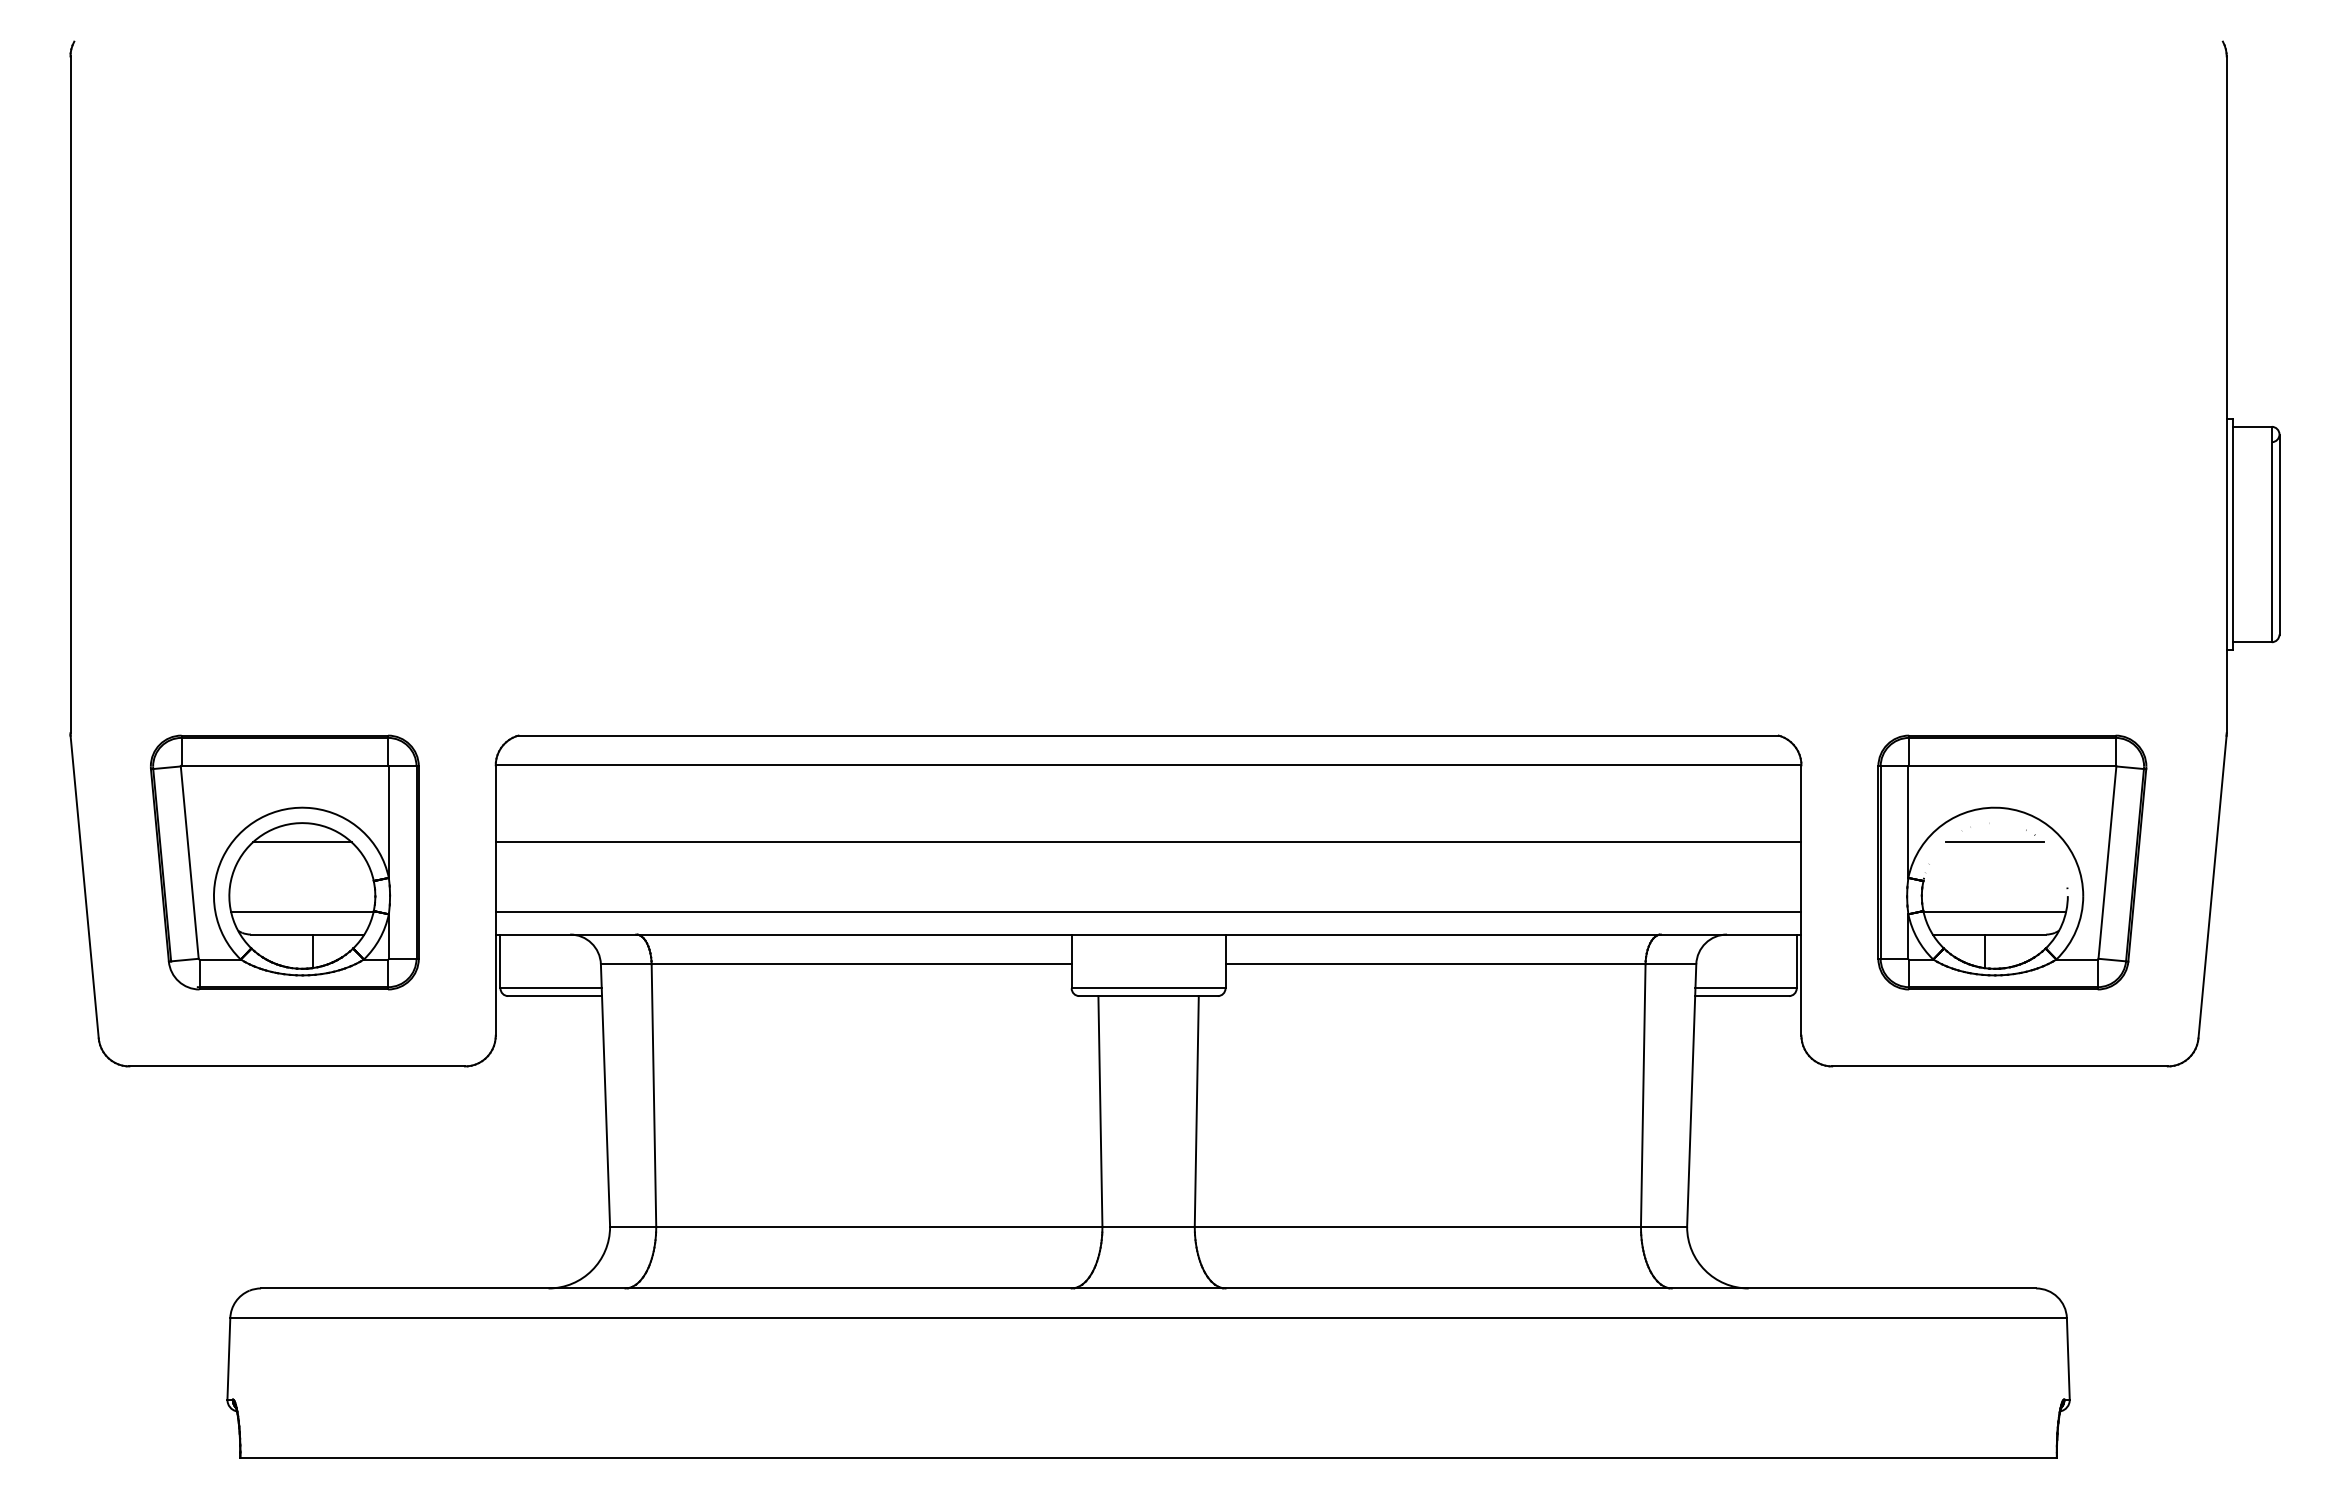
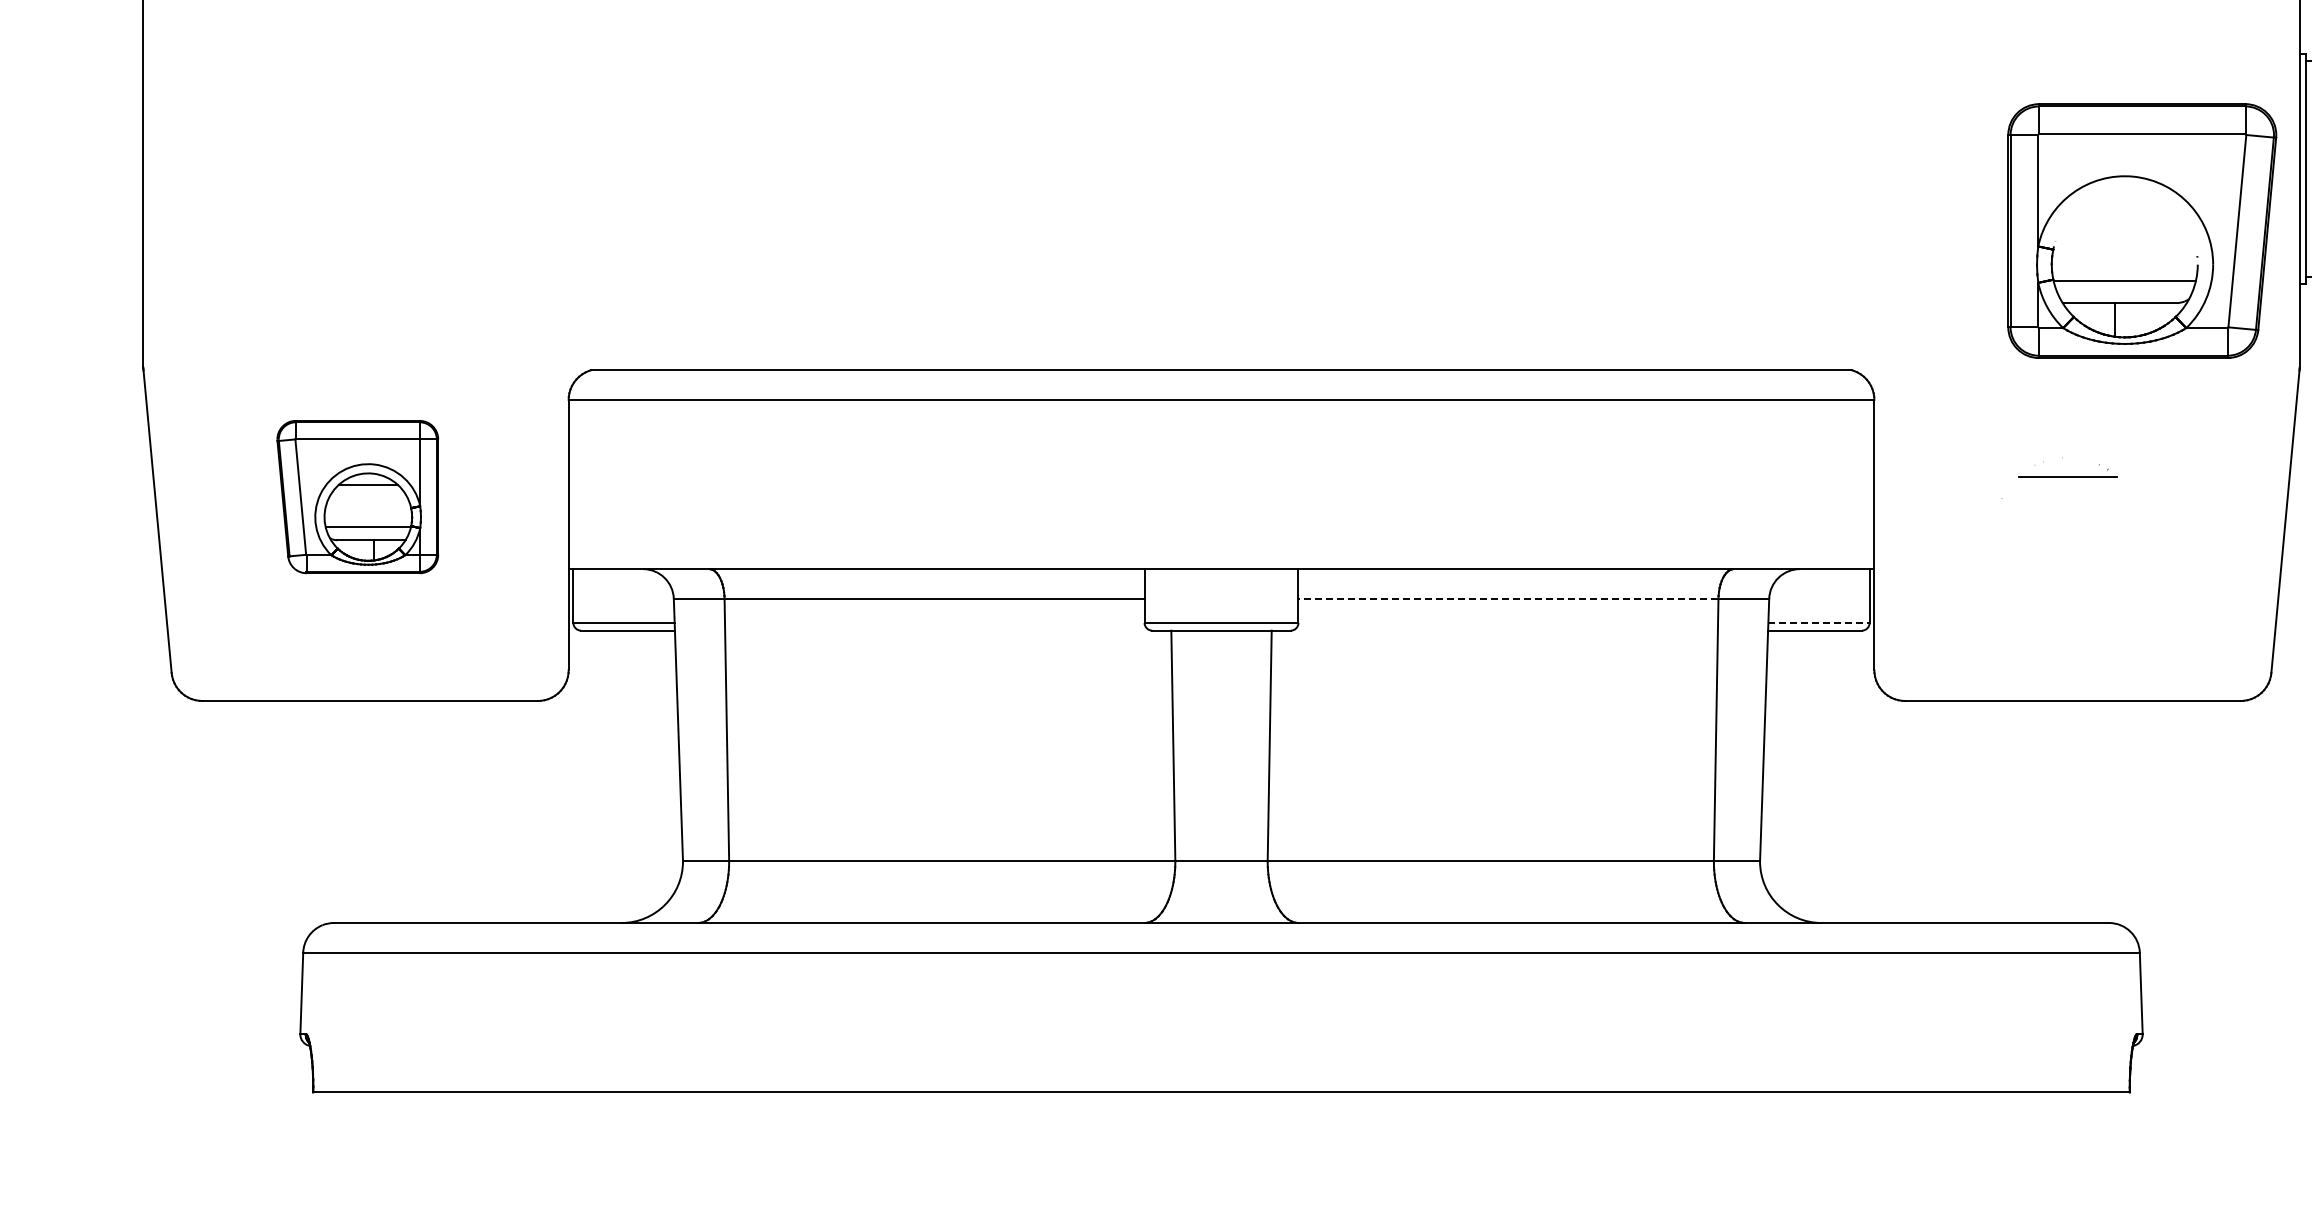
line: (1148, 842) -> (1221, 477), removed
part: (284, 862) -> (357, 497), size x0.6
part: (2012, 862) -> (2142, 231), moved
line: (1148, 912) -> (1221, 547), removed
line: (1435, 964) -> (1508, 599), solid -> dashed
line: (1746, 988) -> (1819, 623), solid -> dashed

